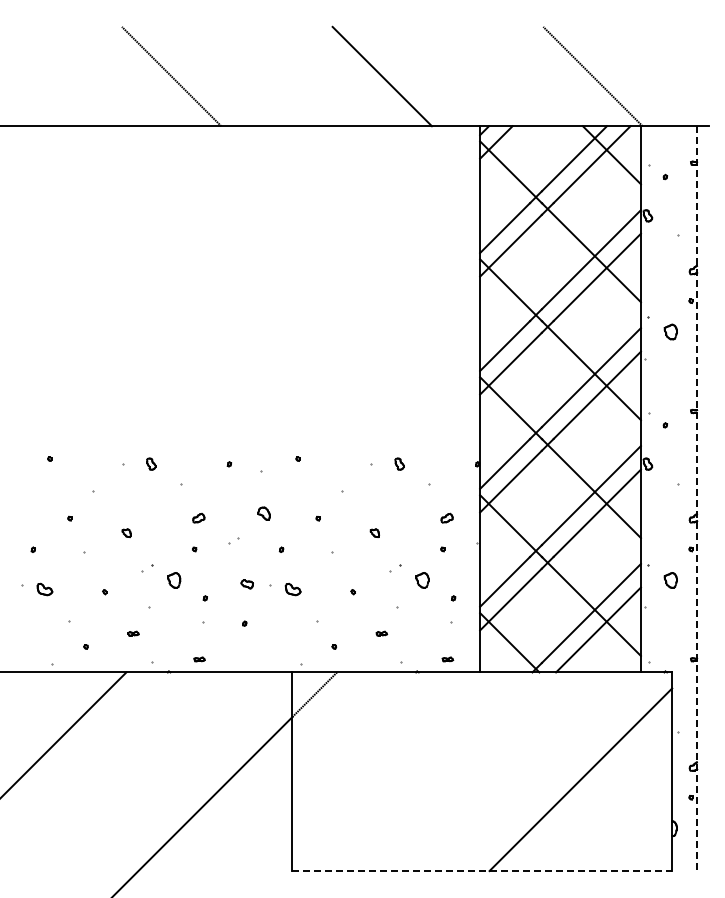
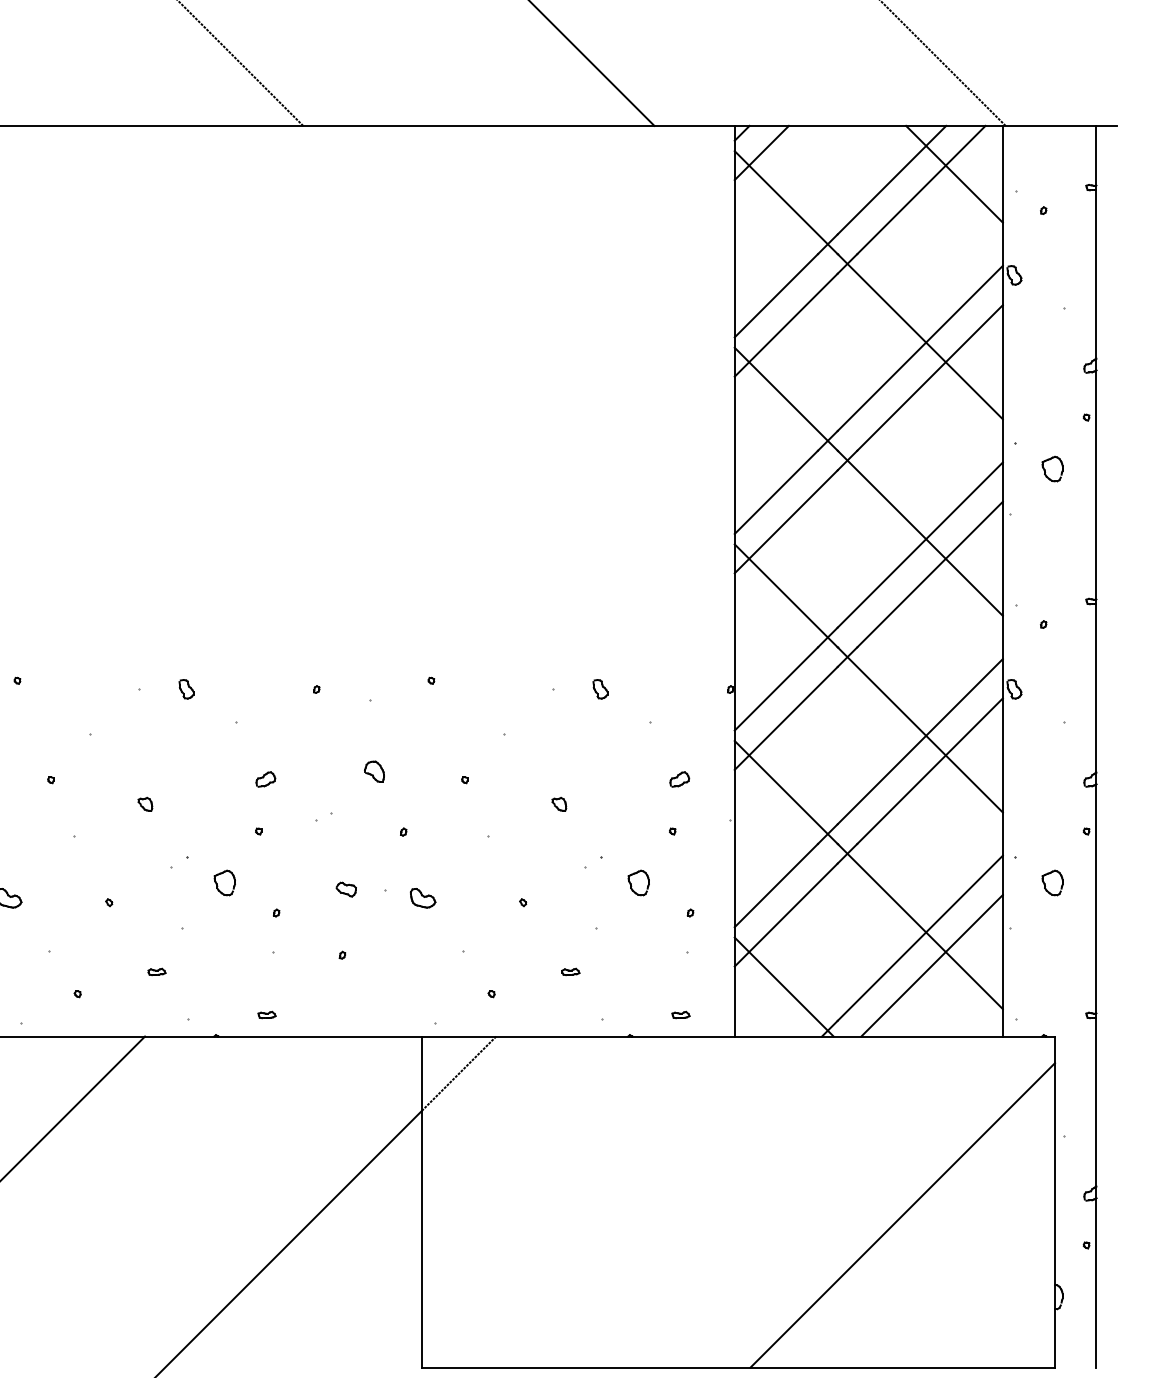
line: (697, 499) -> (1097, 748), dashed -> solid
line: (482, 871) -> (738, 1368), dashed -> solid

